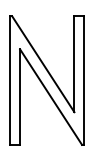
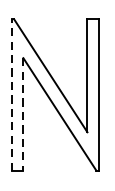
line: (10, 80) -> (12, 94), solid -> dashed
line: (20, 97) -> (23, 114), solid -> dashed

